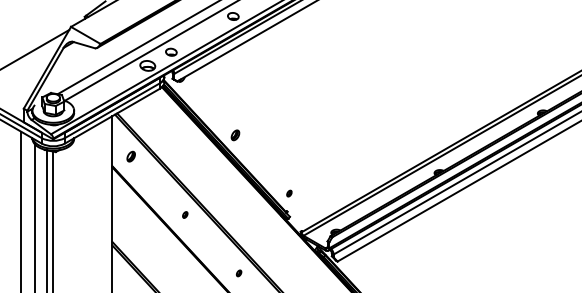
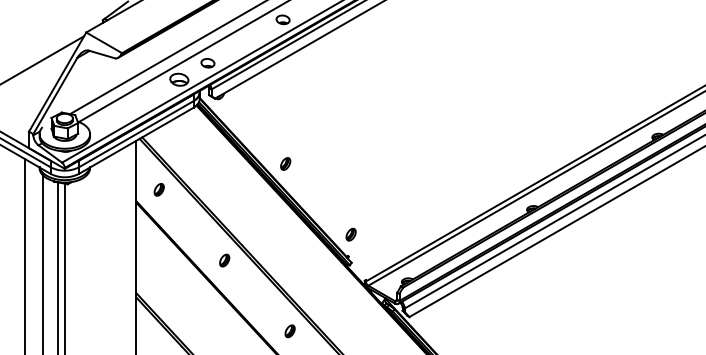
part: (288, 193) -> (350, 234), size x1.67
part: (185, 214) -> (224, 260), size x1.67
part: (238, 273) -> (289, 331), size x1.67

